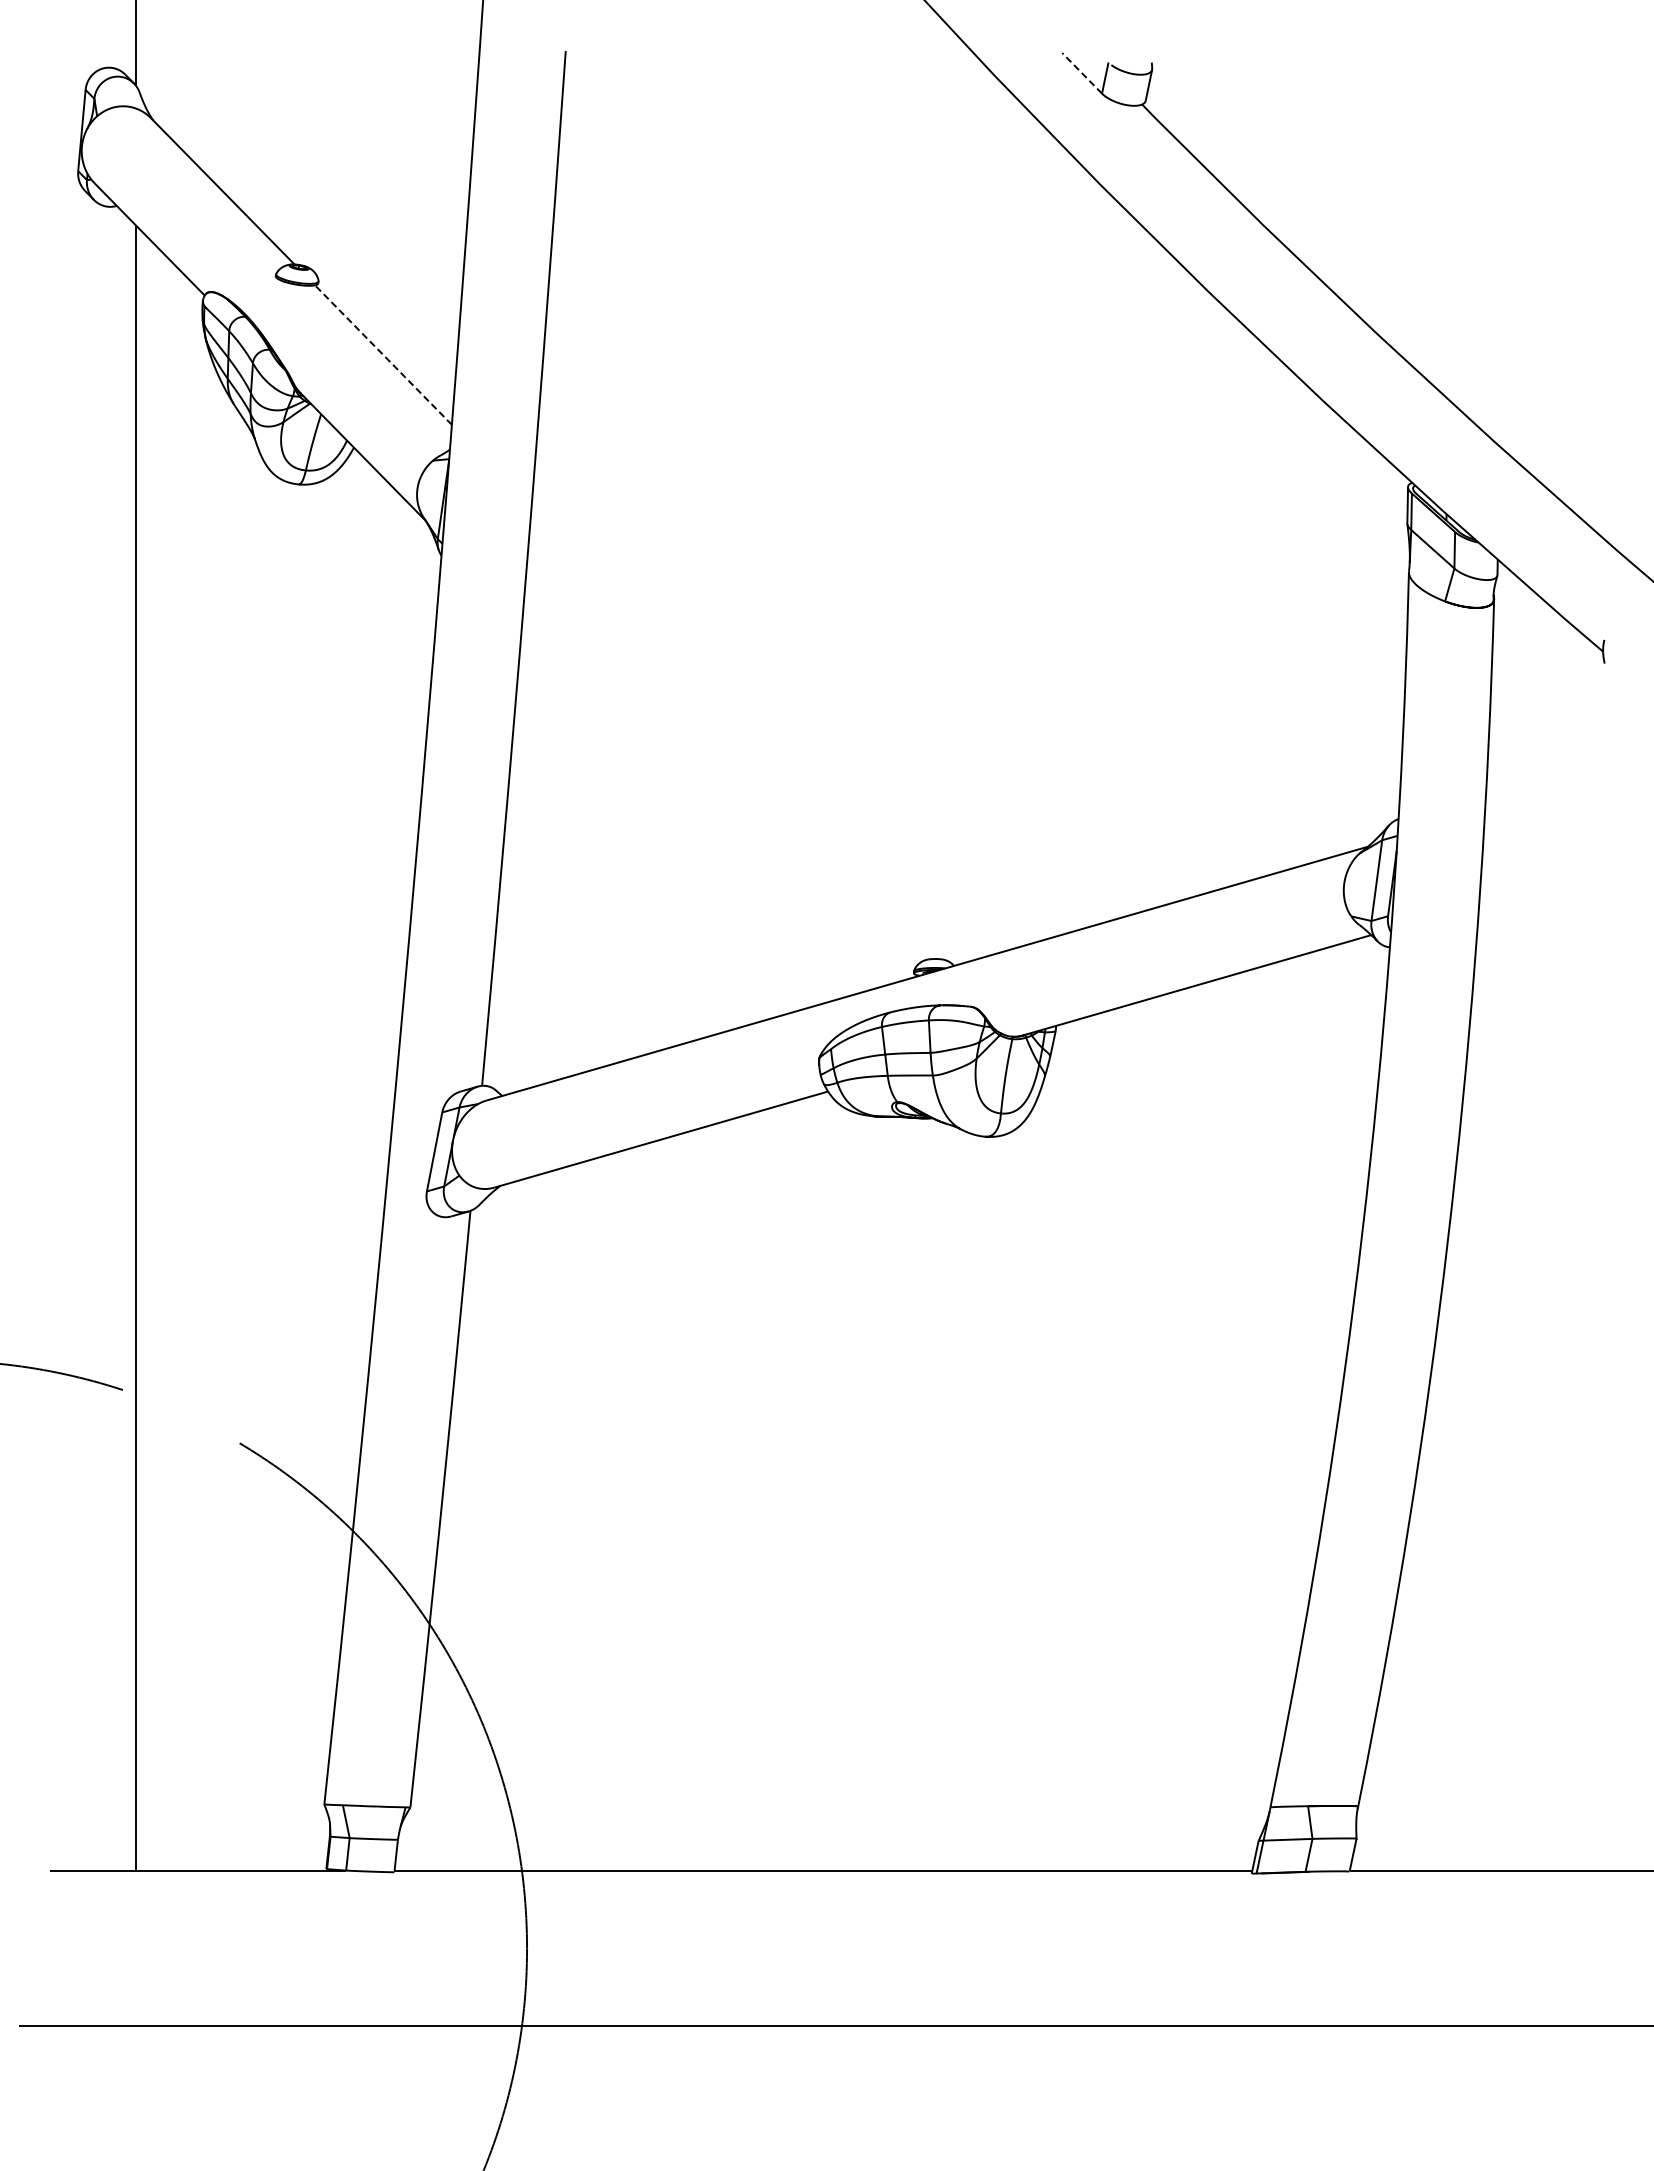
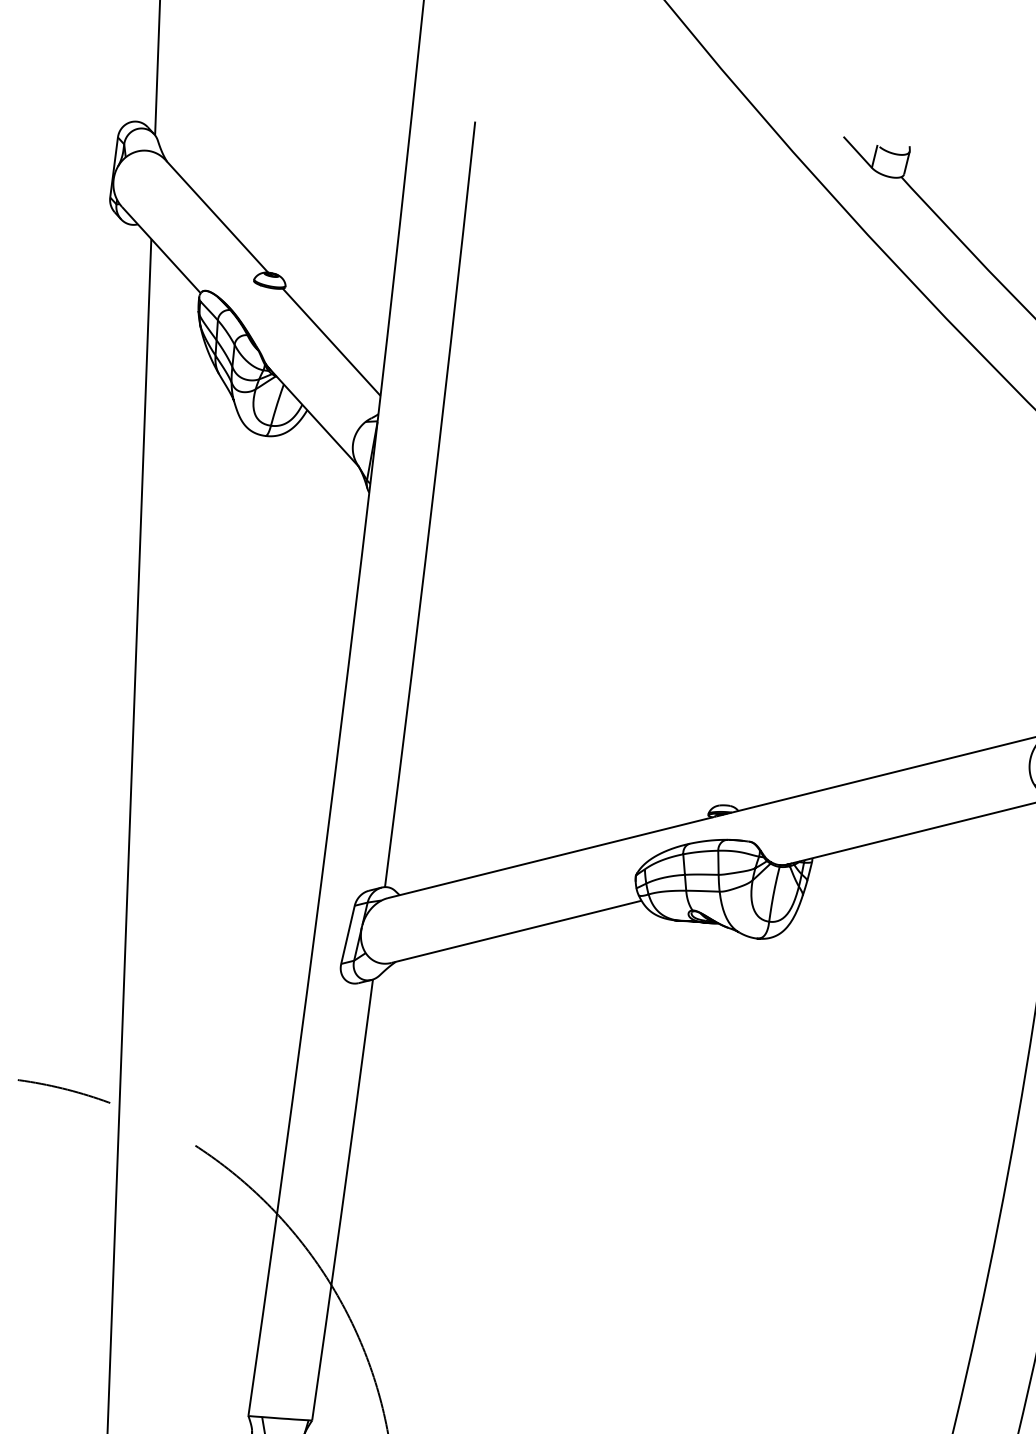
line: (1081, 73) -> (857, 152), dashed -> solid
line: (383, 355) -> (331, 342), dashed -> solid

